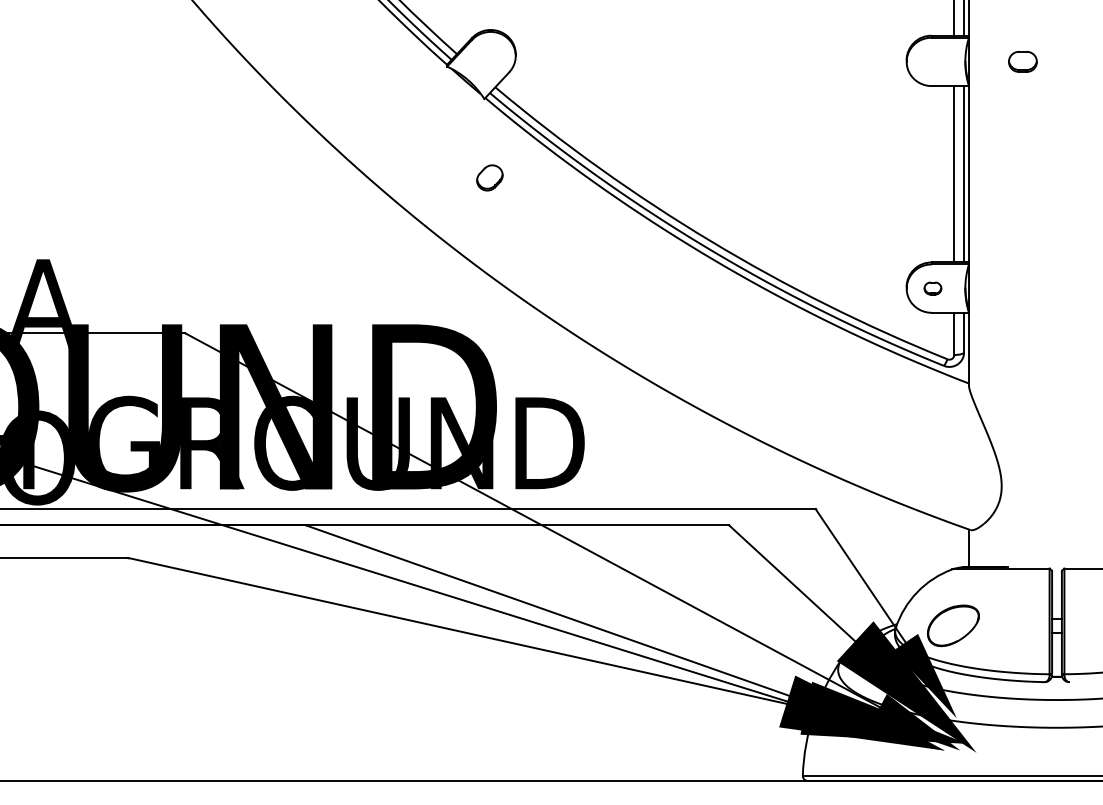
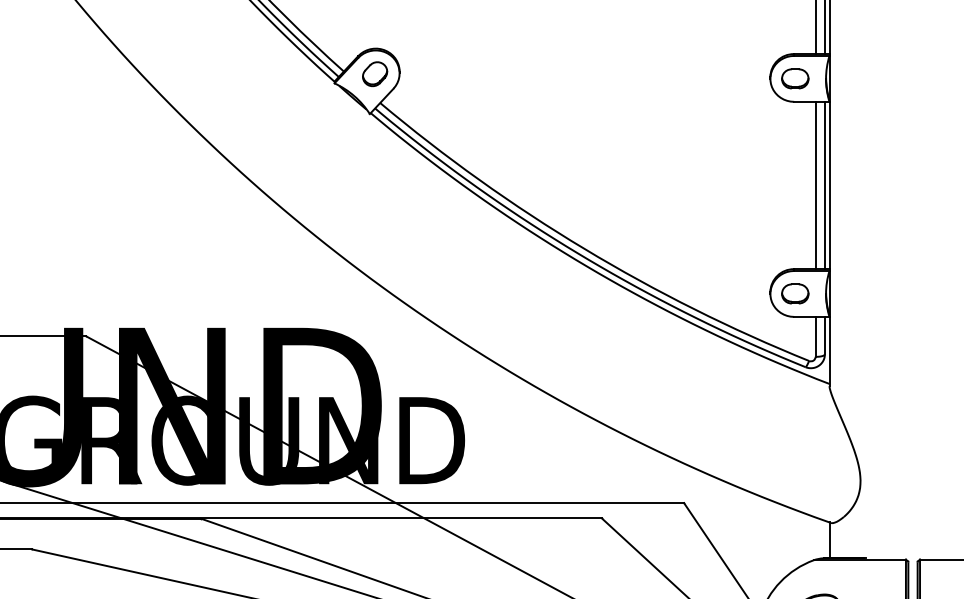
part: (1022, 61) -> (794, 78), moved
part: (489, 177) -> (374, 73), moved
part: (932, 288) -> (794, 293), size x1.67

